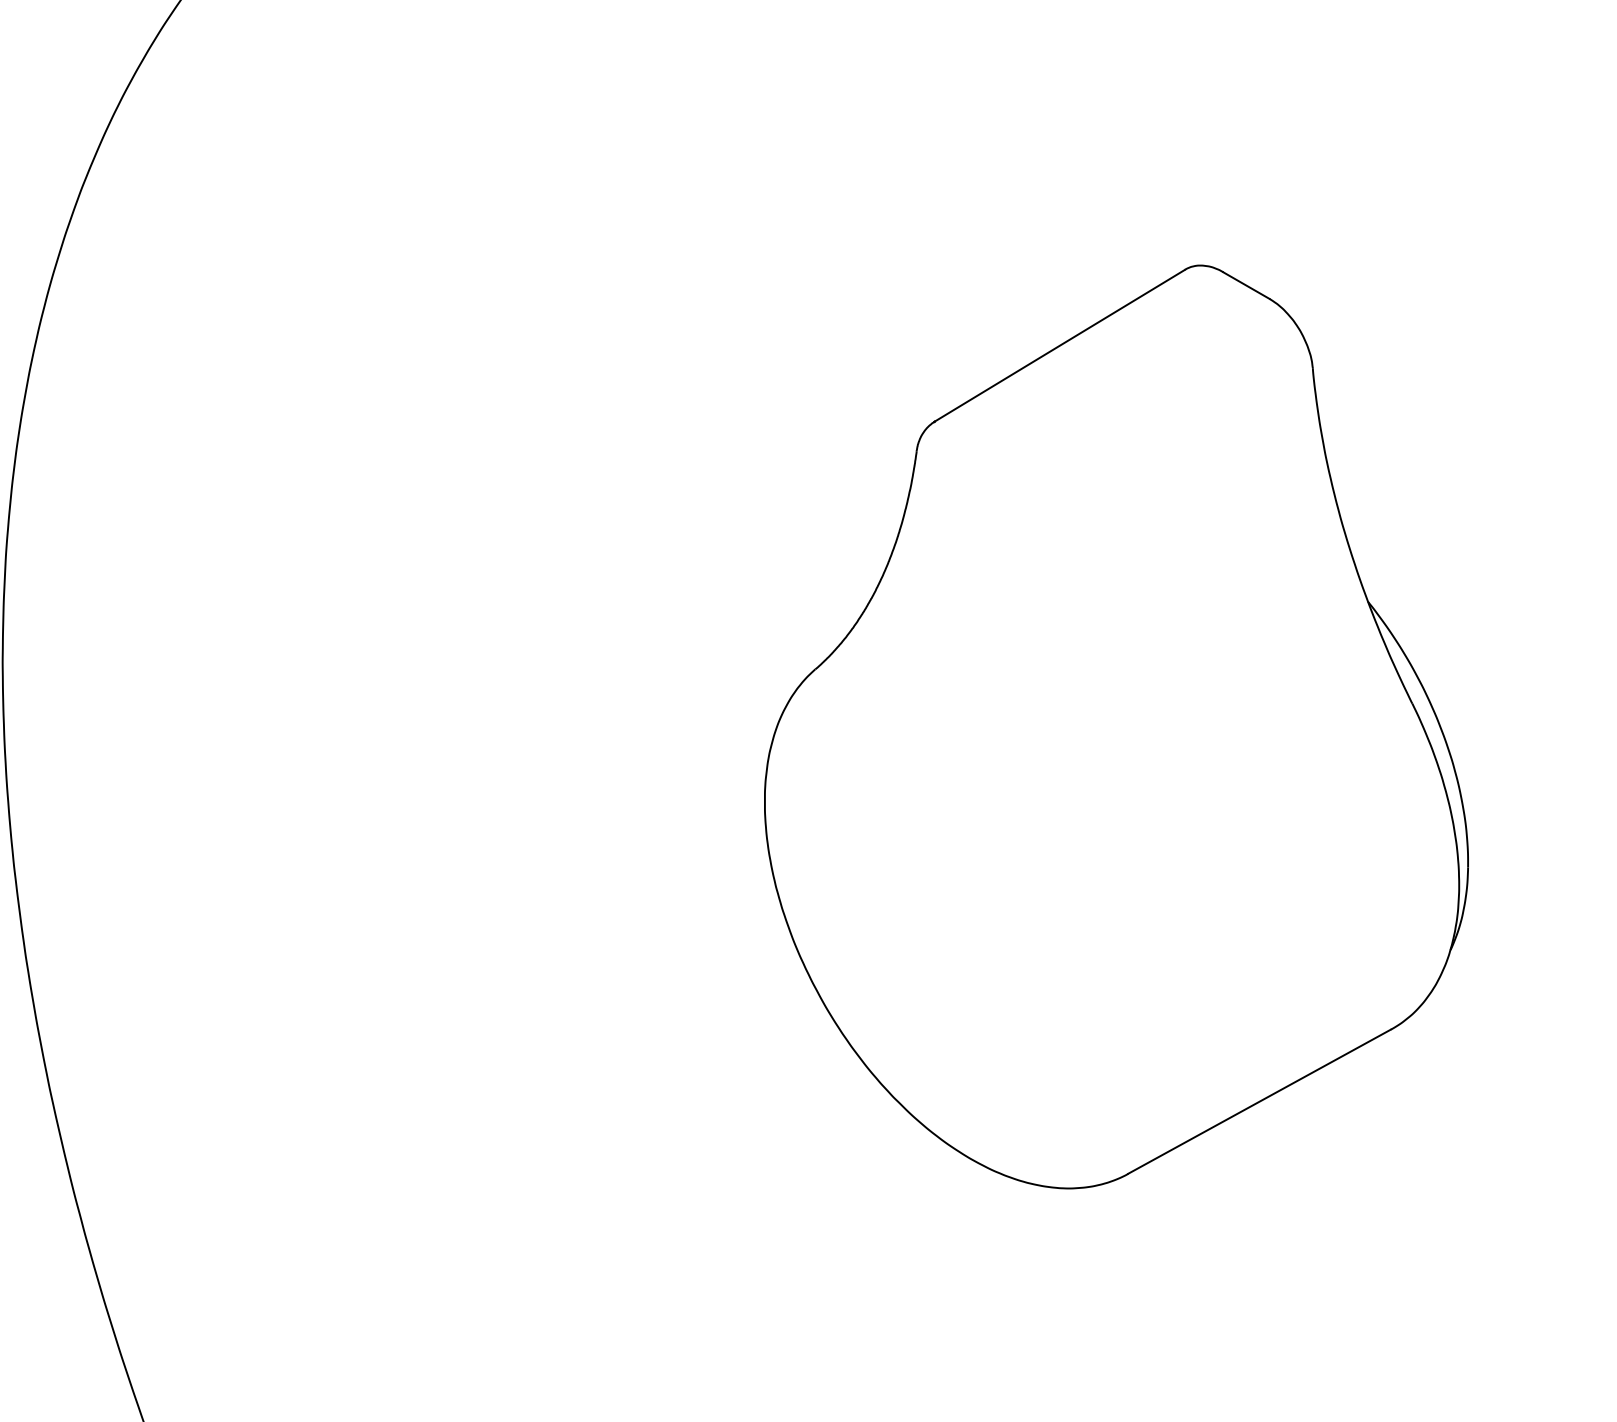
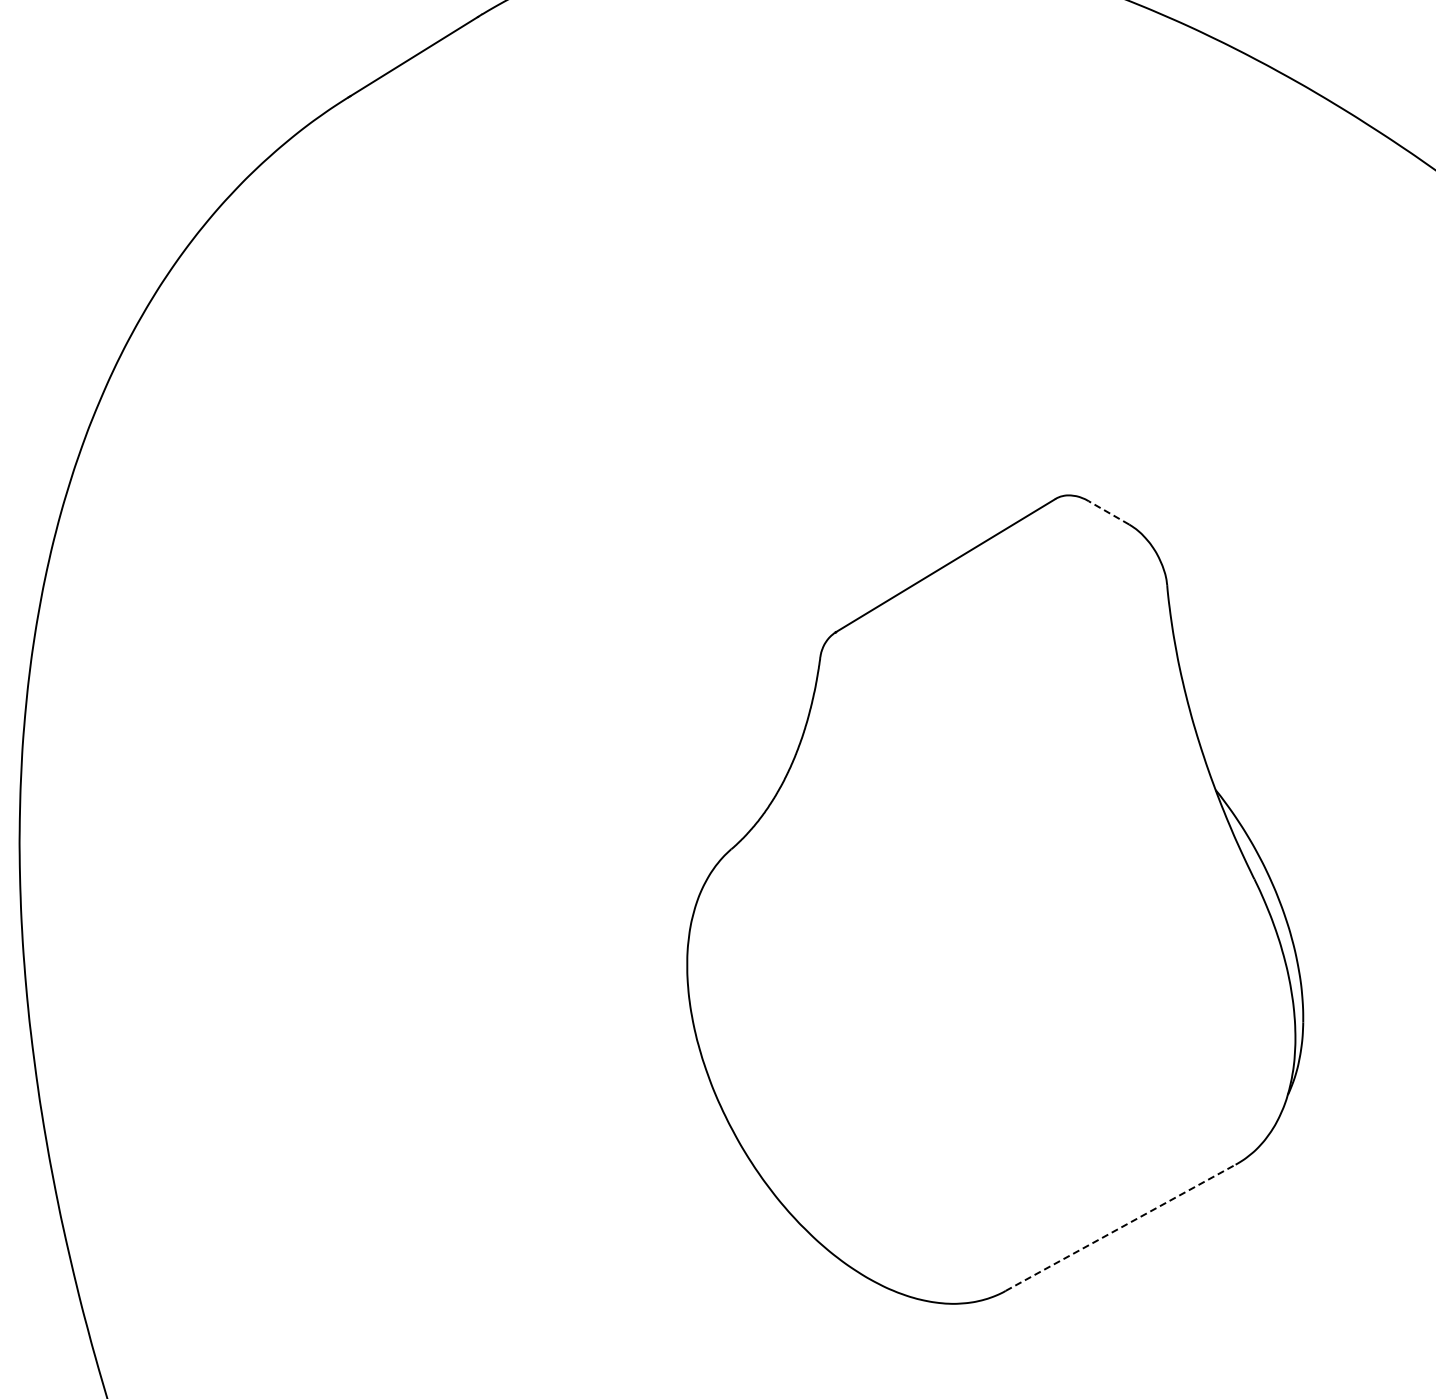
line: (1245, 285) -> (1108, 512), solid -> dashed
line: (1260, 1101) -> (1121, 1227), solid -> dashed

